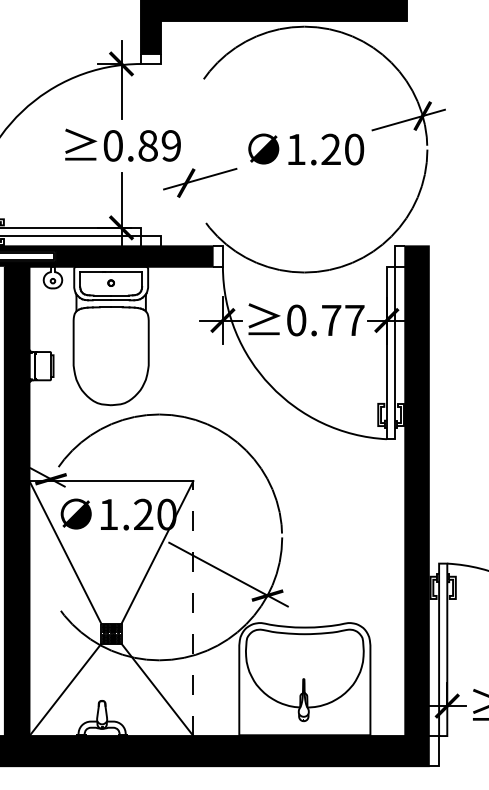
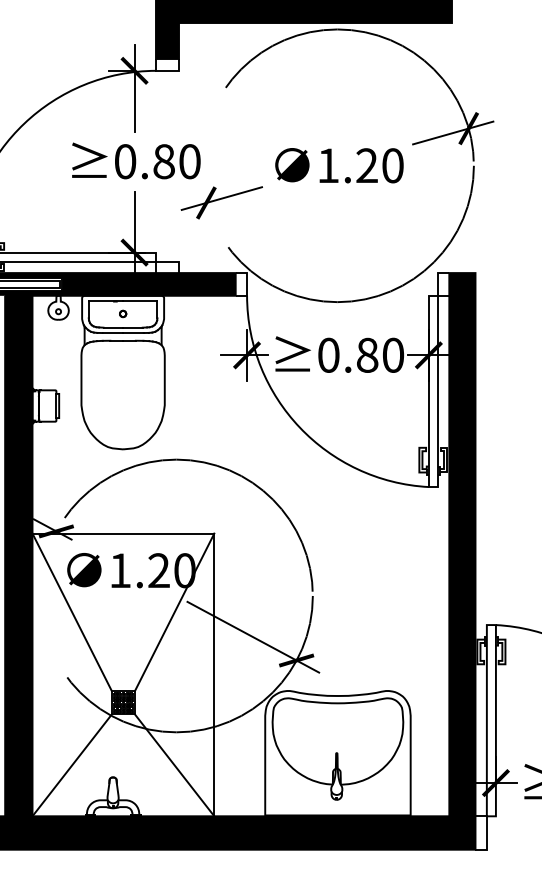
text: (171, 145) -> (189, 161), 0.89 -> 0.80
text: (343, 319) -> (380, 354), 0.77 -> 0.80
line: (193, 608) -> (214, 674), dashed -> solid

